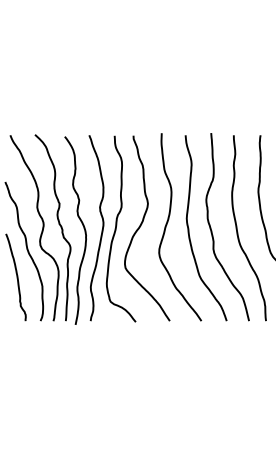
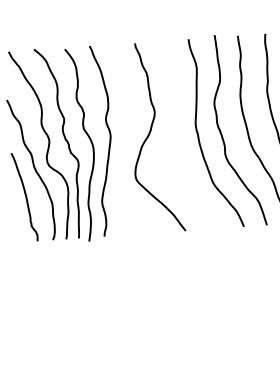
curve: (168, 222) -> (177, 129), removed
curve: (116, 228) -> (124, 139), removed

